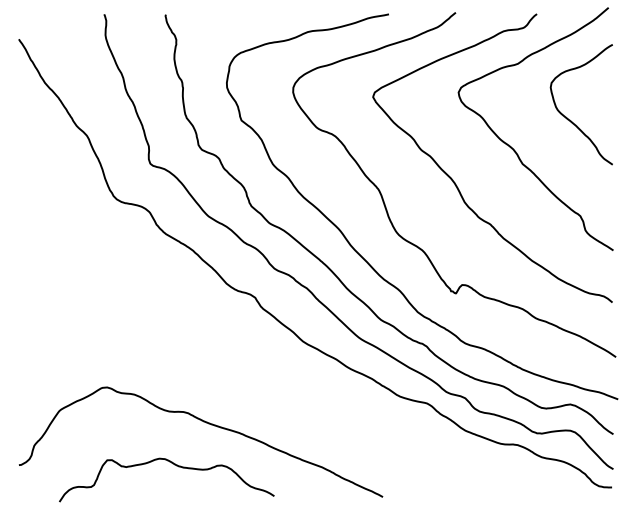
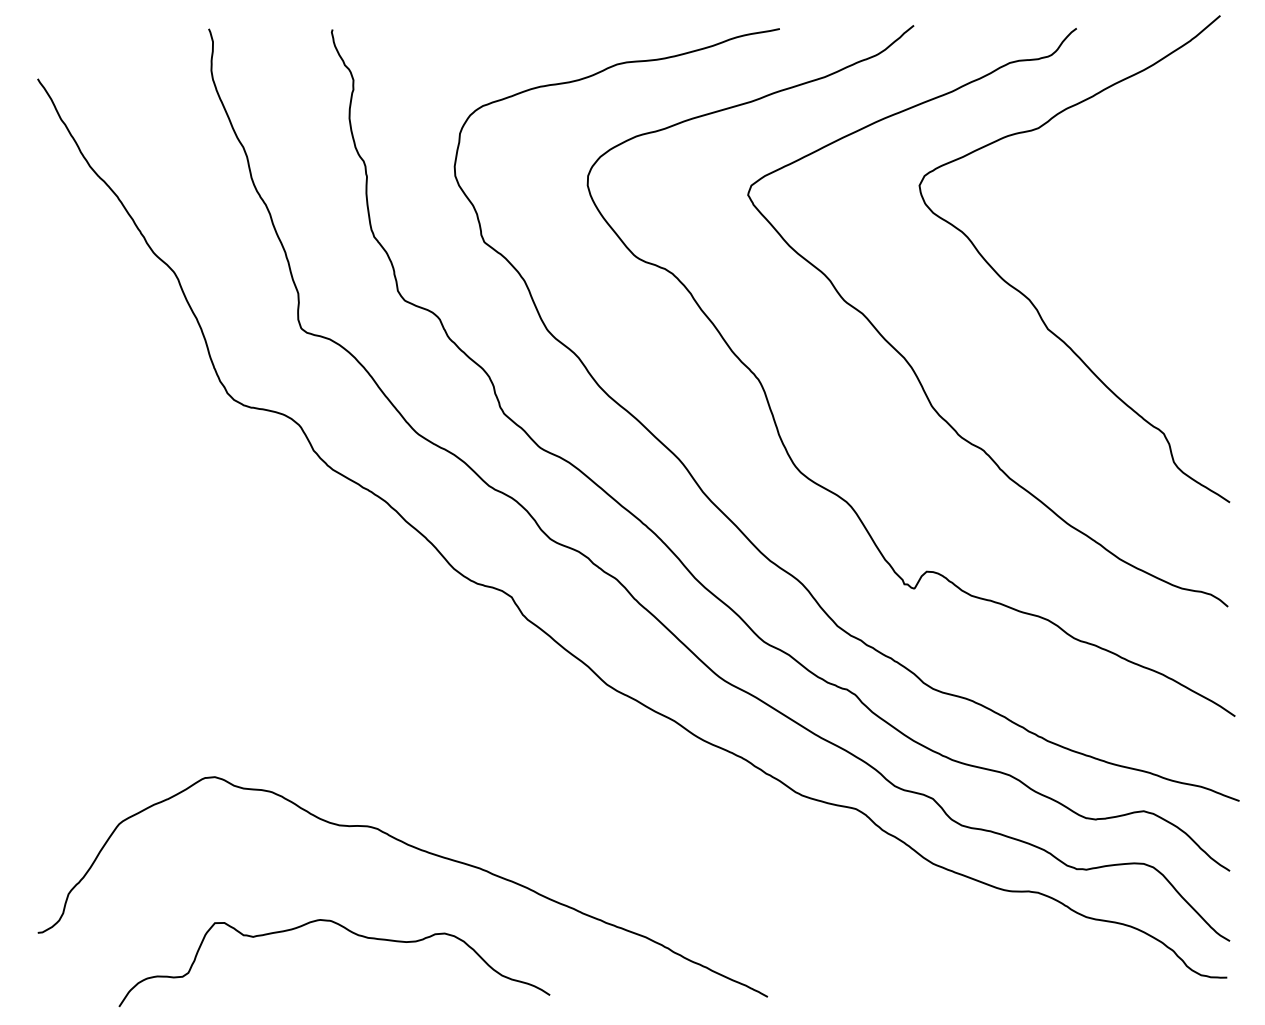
curve: (571, 120) -> (1145, 241), removed

